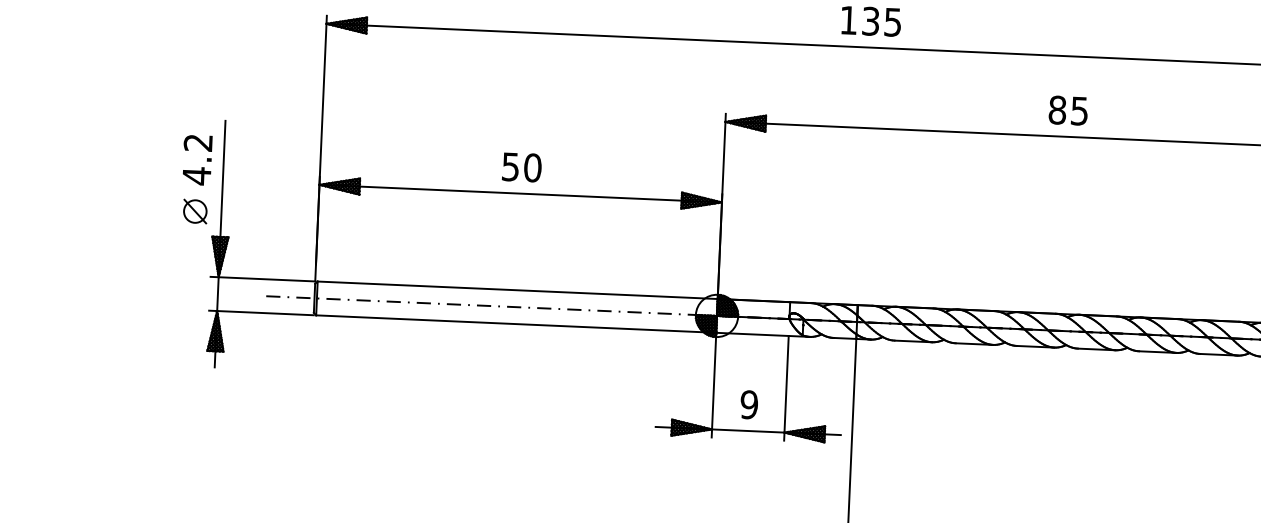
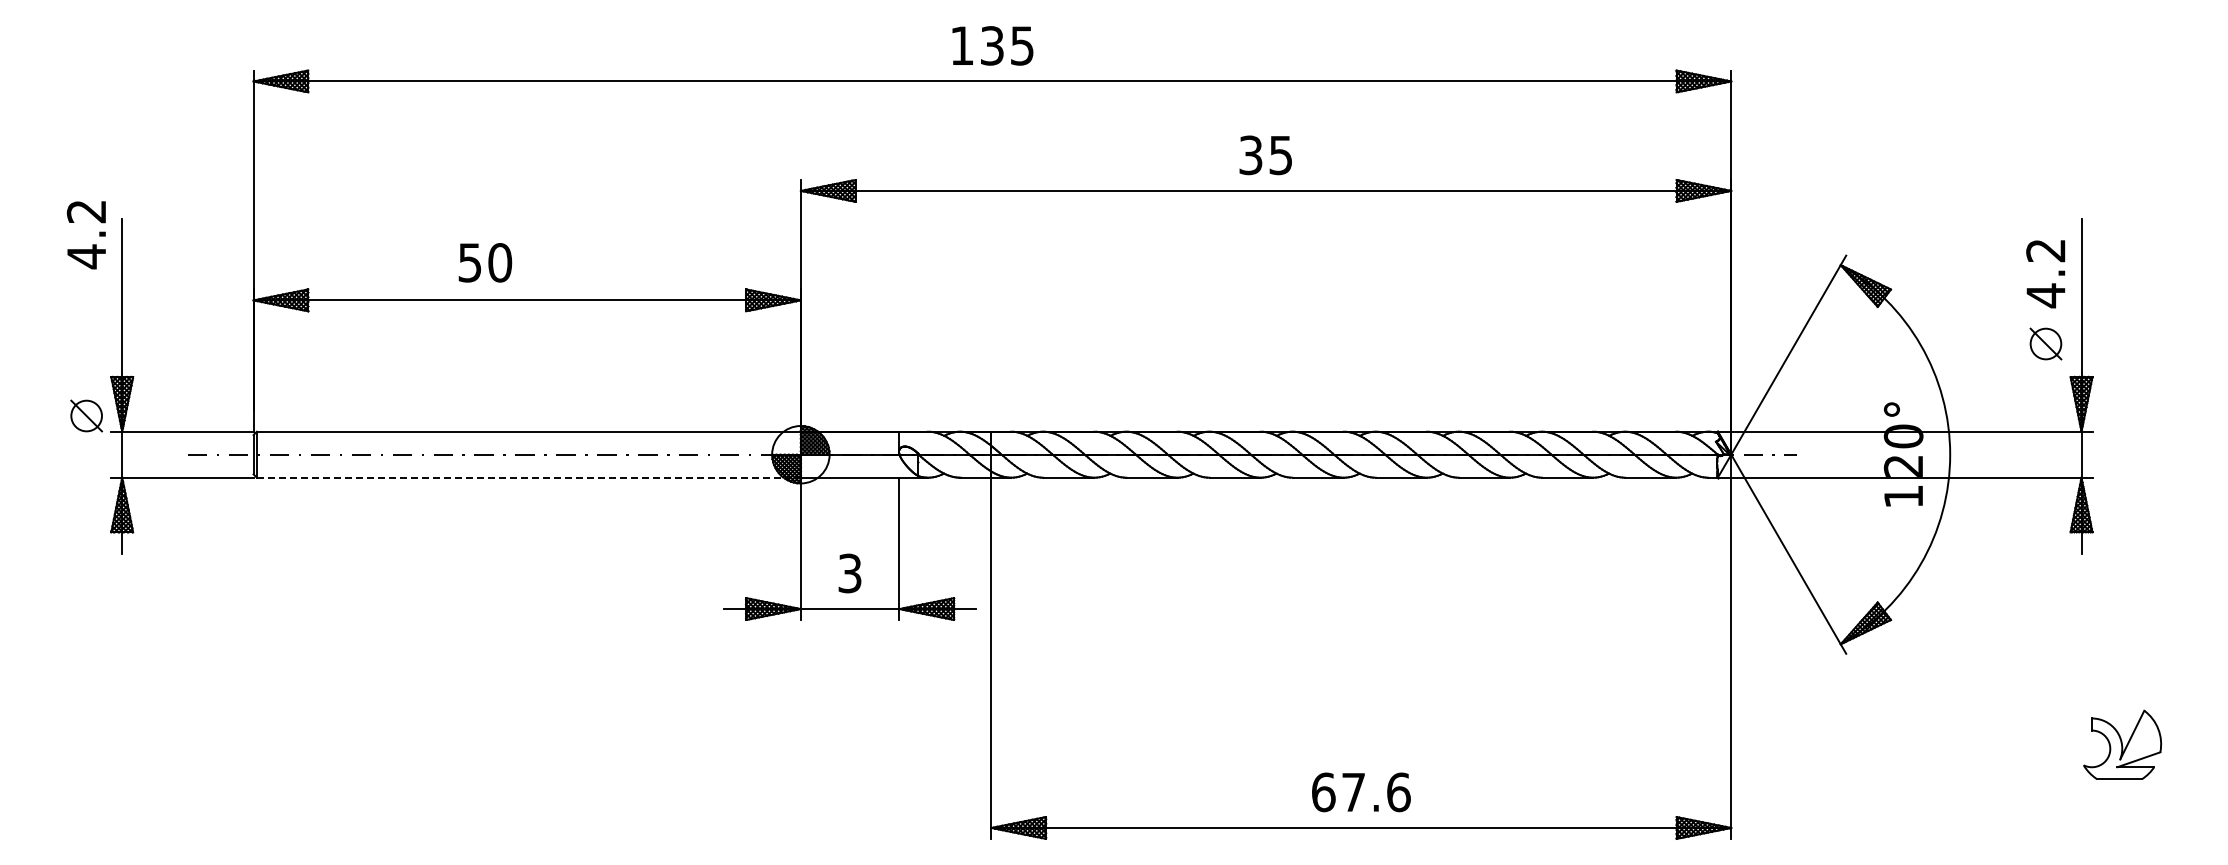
text: (1057, 110) -> (1250, 155), 85 -> 35
text: (196, 160) -> (85, 235), moved
text: (522, 167) -> (485, 262), moved
part: (195, 211) -> (86, 415), moved
line: (516, 323) -> (529, 477), solid -> dashed
text: (748, 404) -> (849, 573), 9 -> 3

